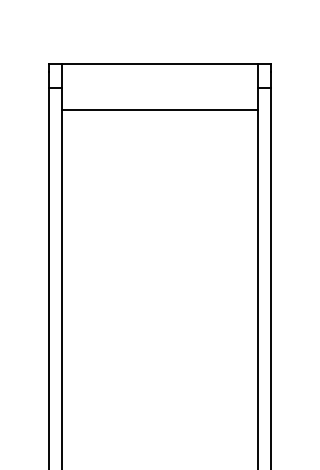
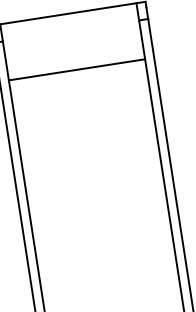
line: (159, 110) -> (76, 70), moved

